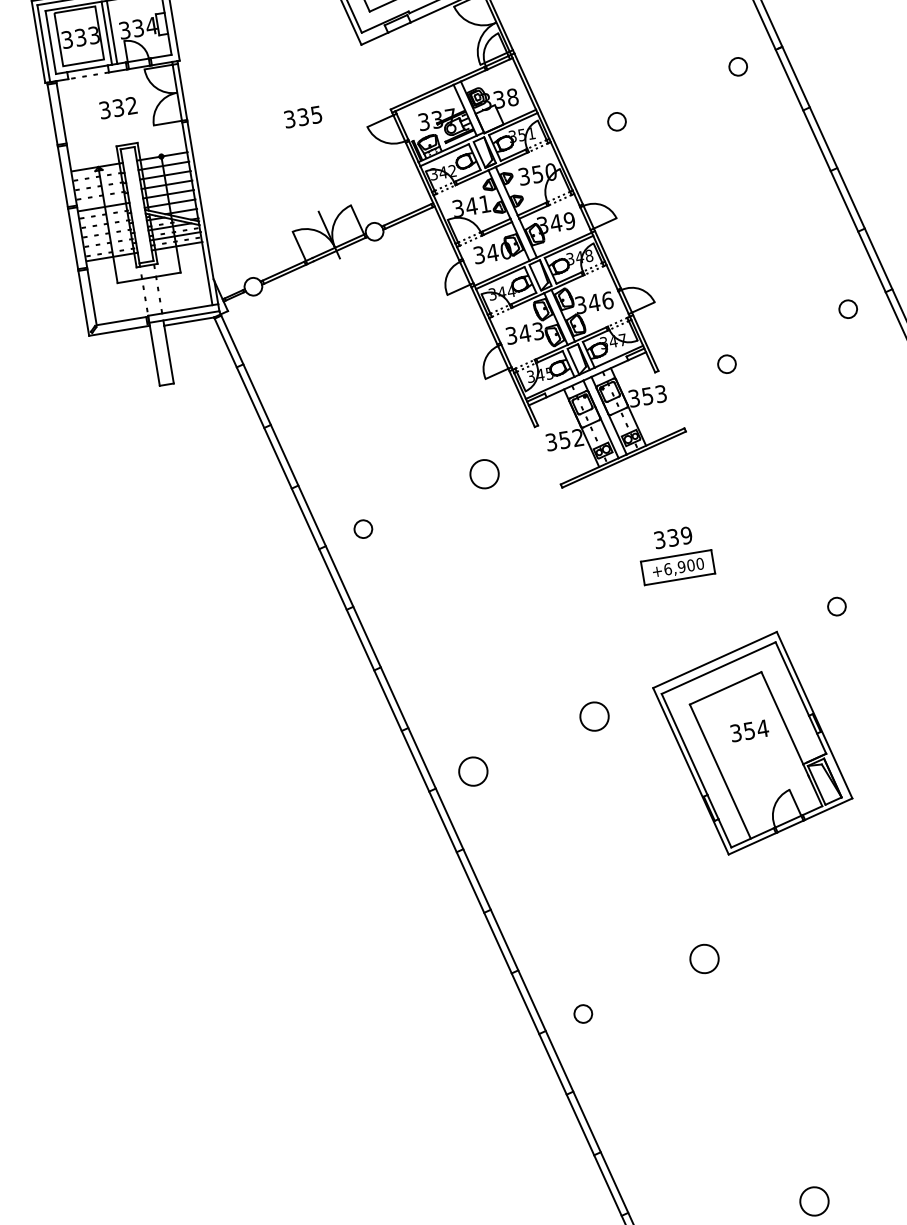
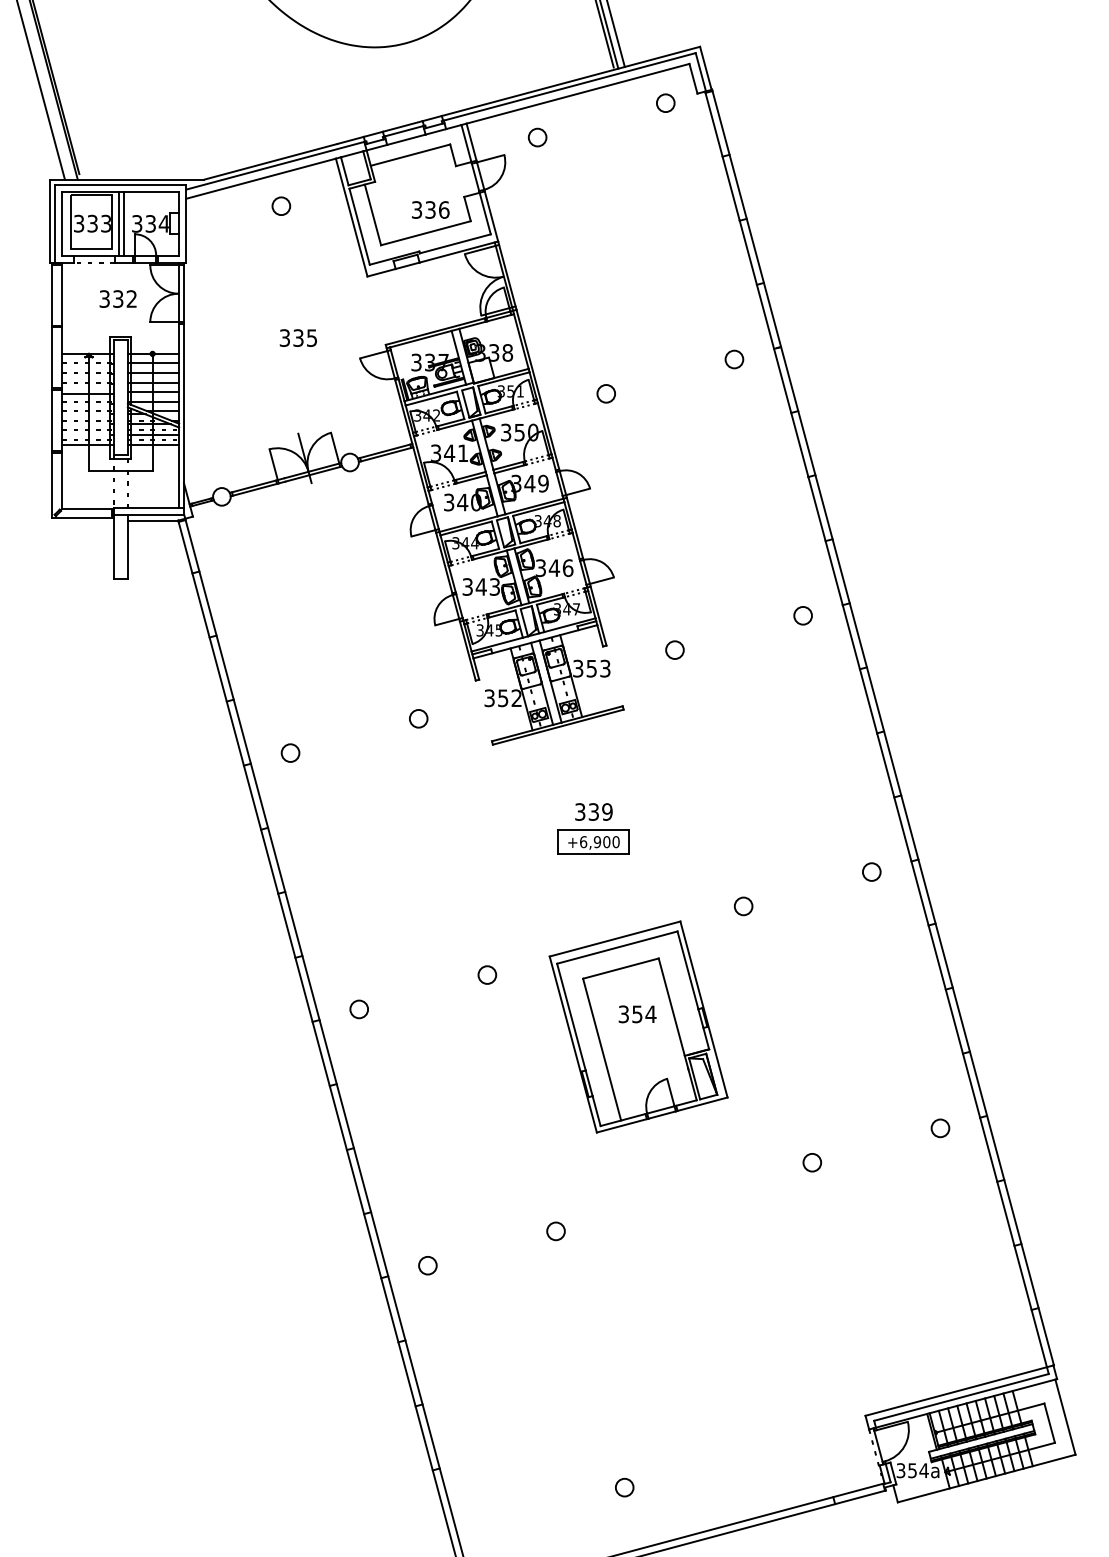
circle: (484, 473) -> (418, 718), size x0.62
circle: (594, 716) -> (487, 974), size x0.62
circle: (473, 771) -> (359, 1009), size x0.62
circle: (704, 959) -> (555, 1231), size x0.62
circle: (814, 1201) -> (624, 1487), size x0.62

